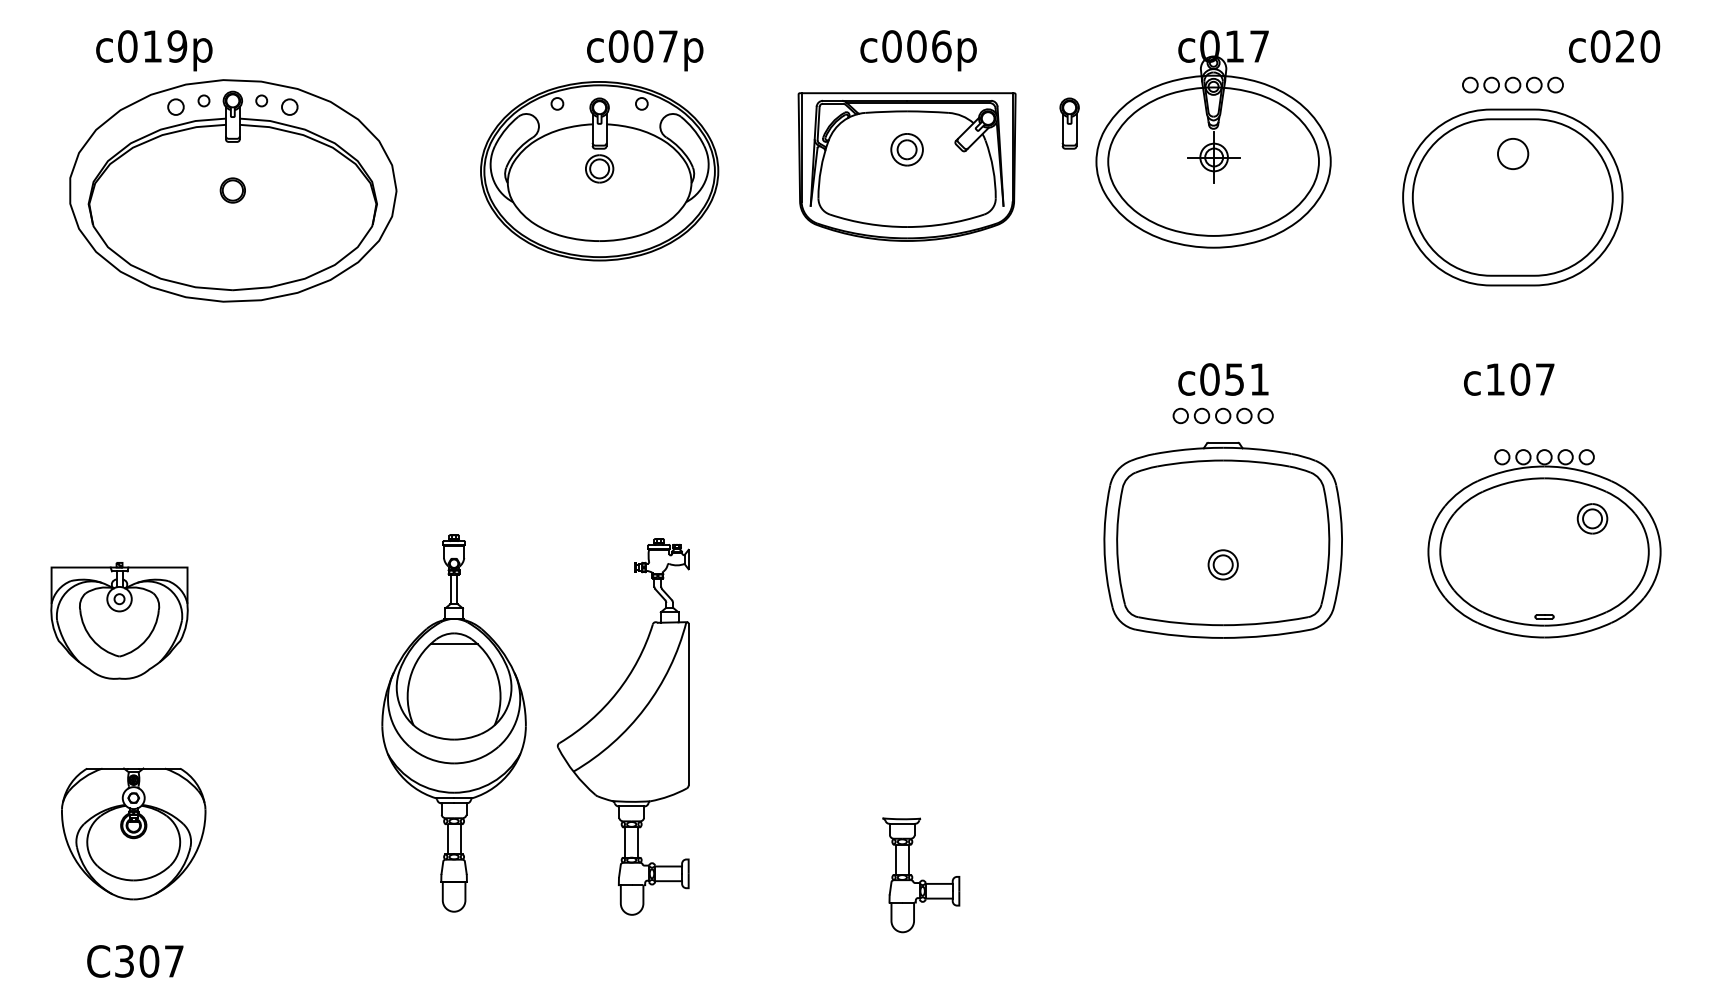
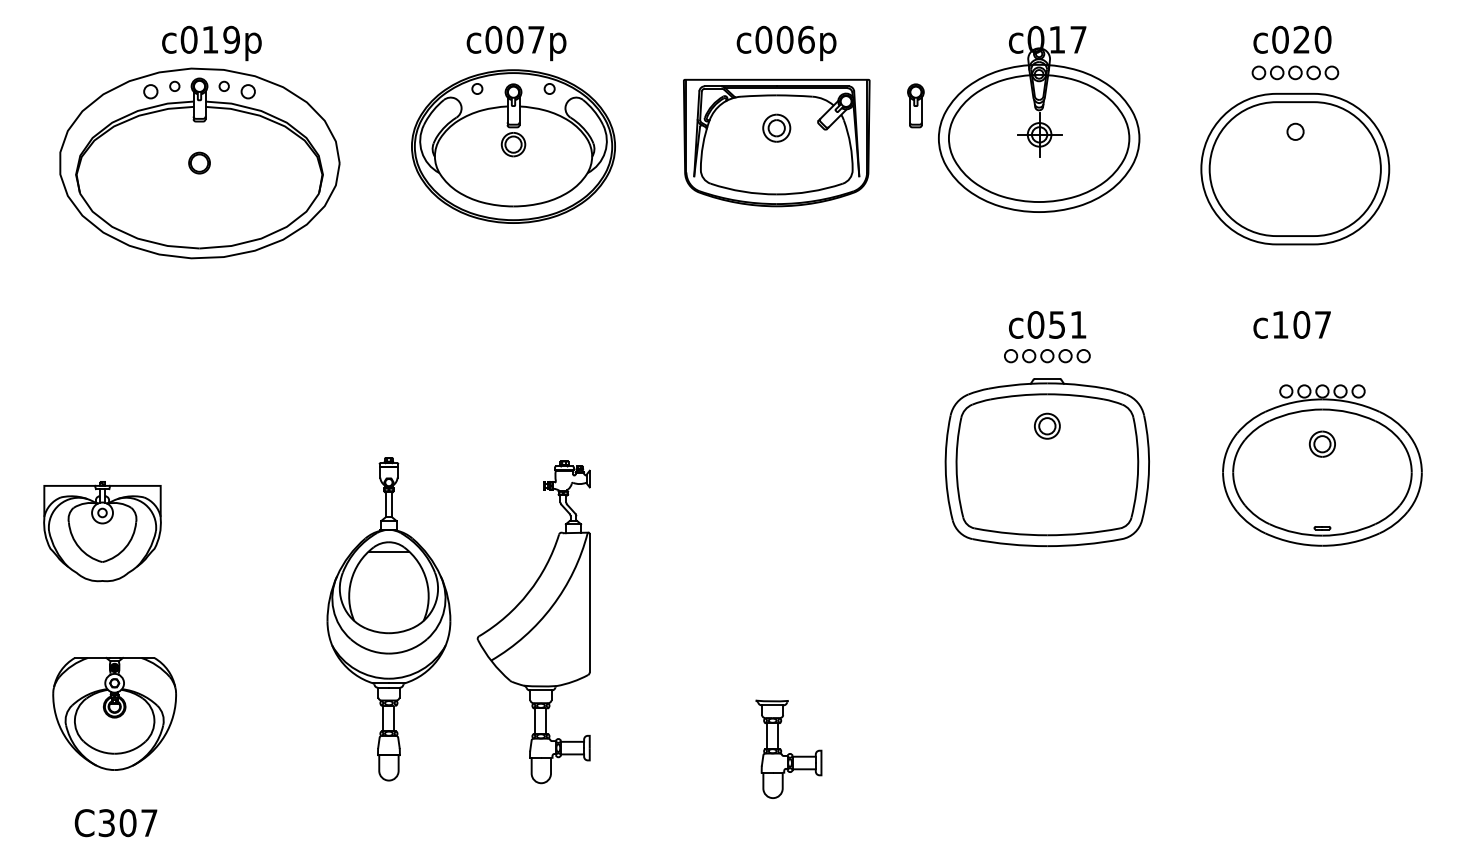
text: (1614, 46) -> (1292, 39), moved
text: (154, 50) -> (212, 43), moved
text: (645, 50) -> (516, 43), moved
circle: (1512, 153) -> (1295, 131), size x0.62
part: (1592, 518) -> (1322, 443), moved
part: (1222, 564) -> (1046, 425), moved

